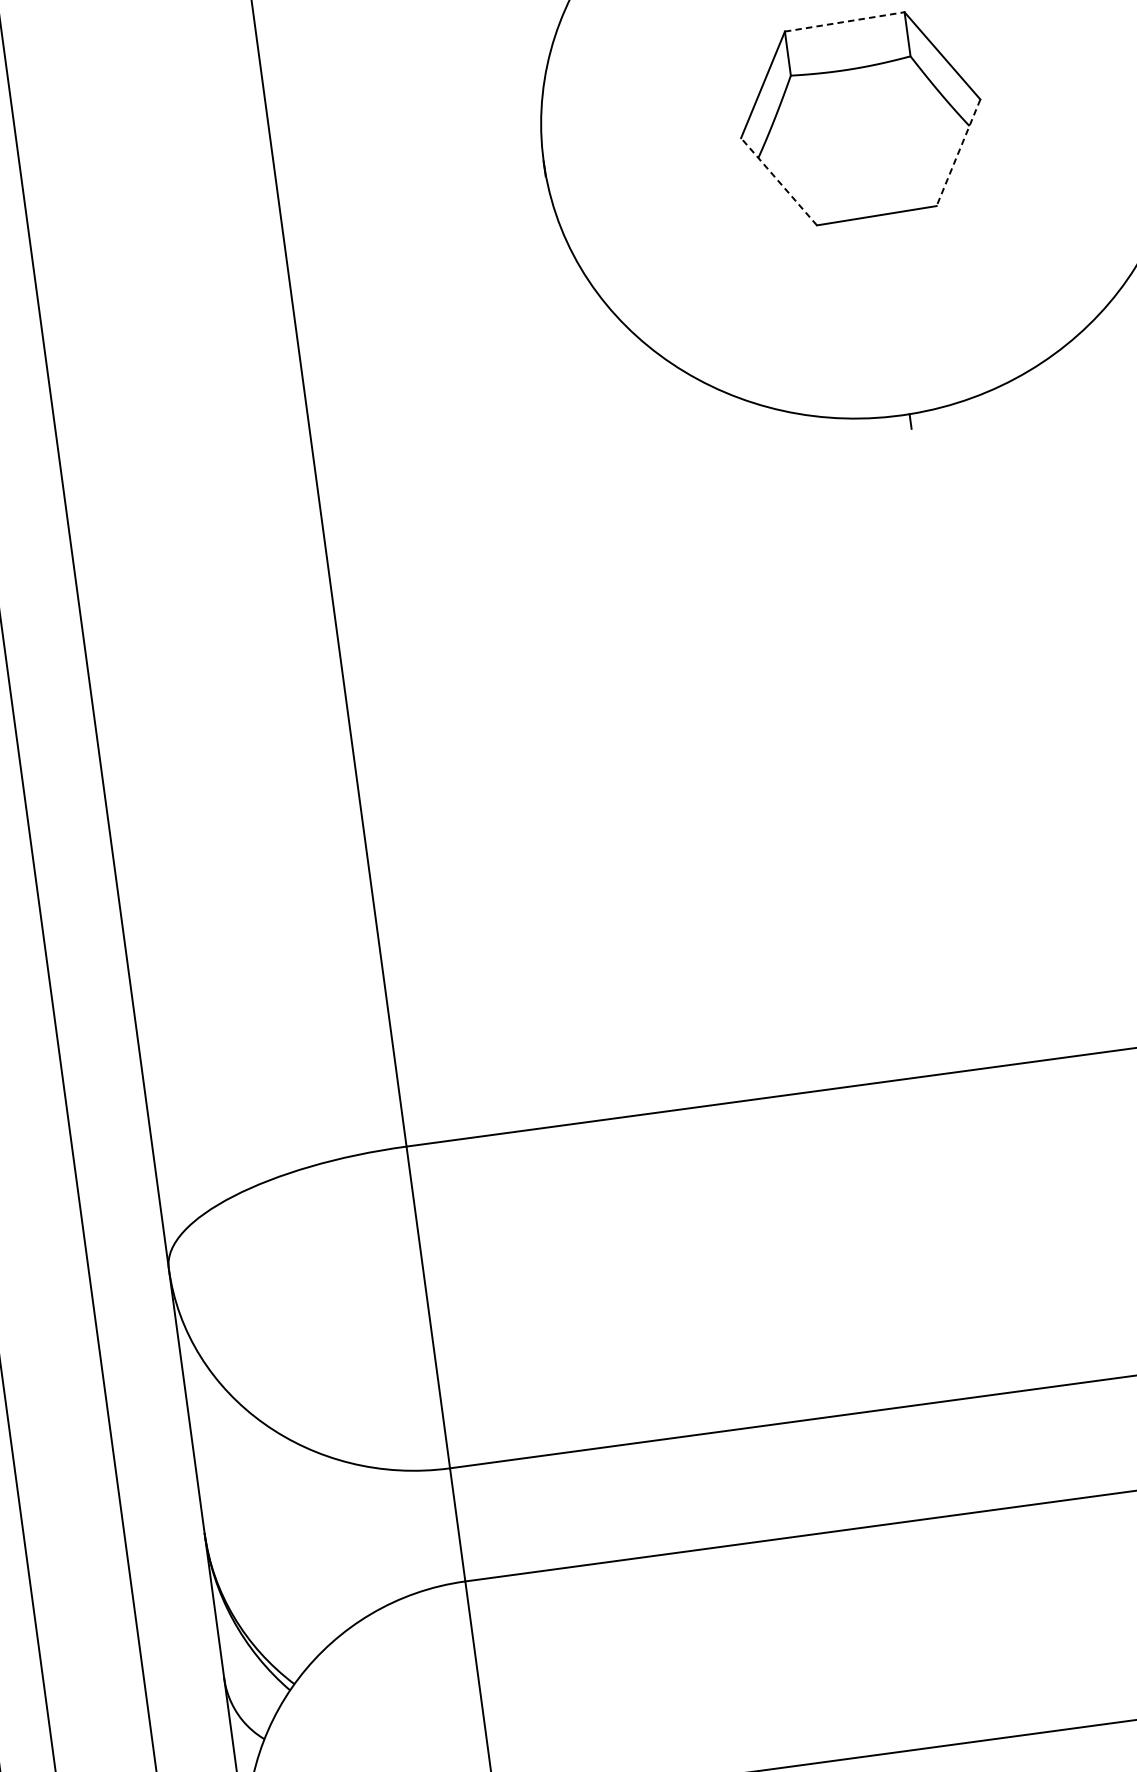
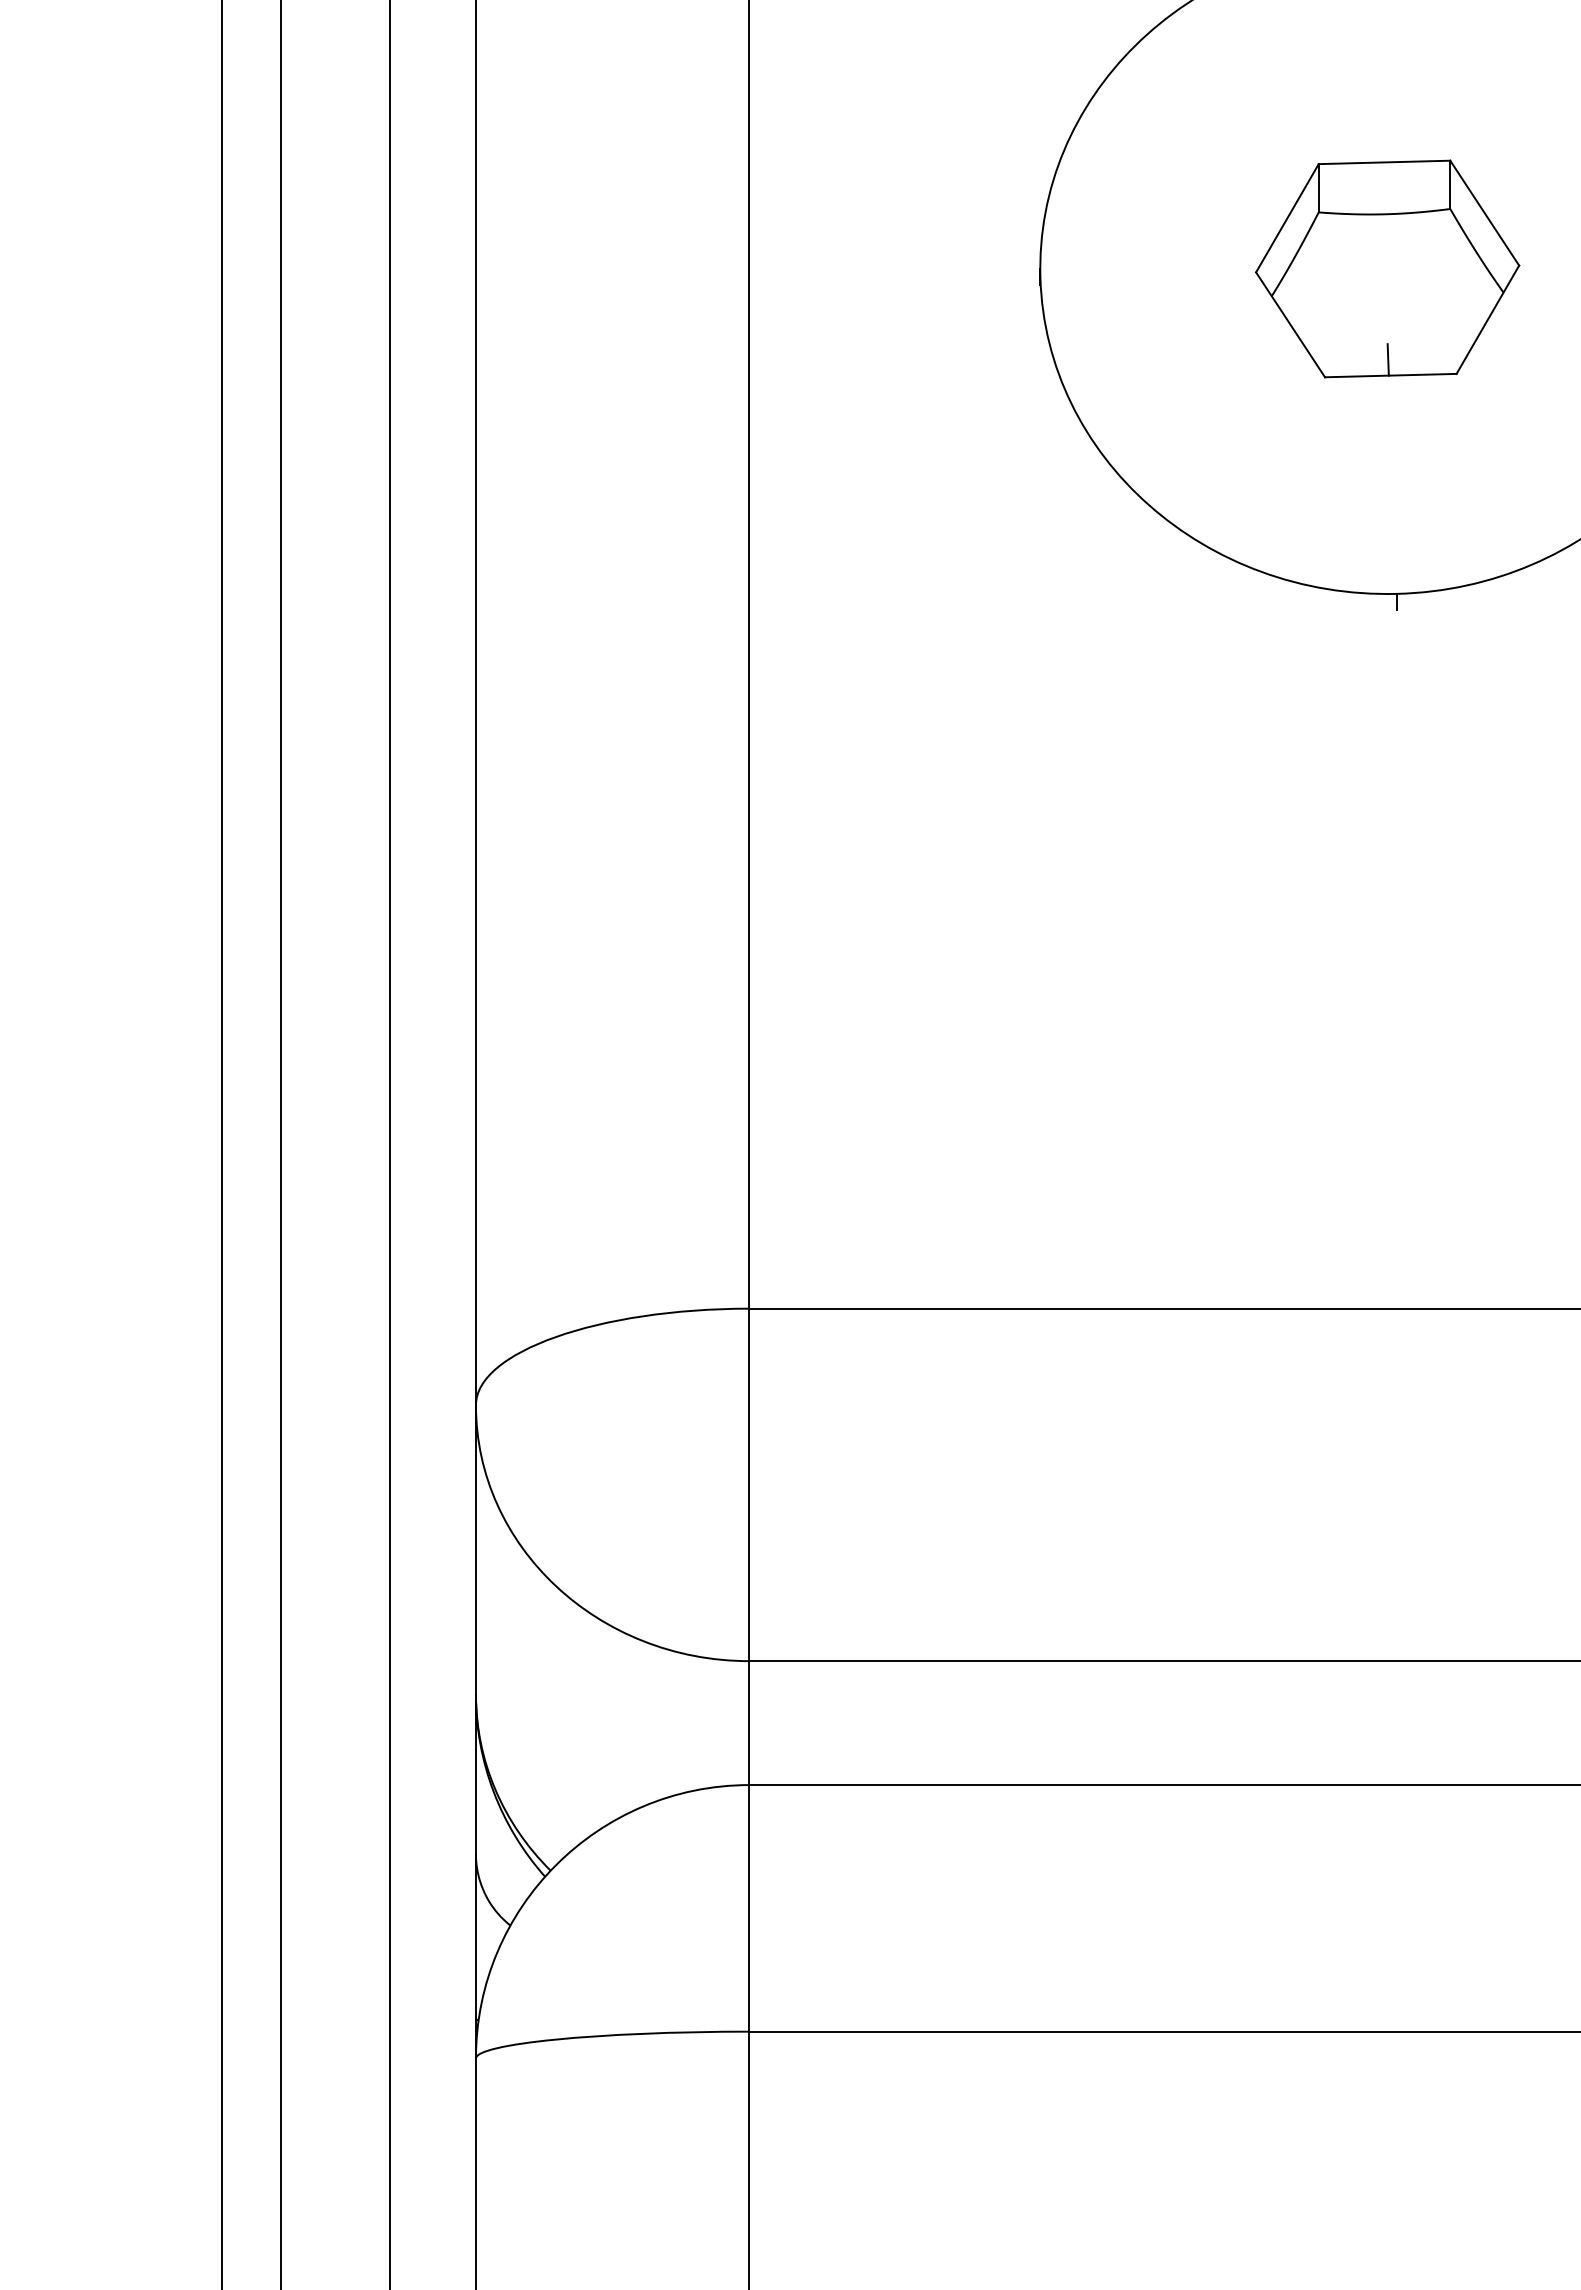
line: (844, 22) -> (1384, 162), dashed -> solid
line: (958, 152) -> (1487, 319), dashed -> solid
line: (778, 181) -> (1290, 324), dashed -> solid
line: (871, 201) -> (1387, 359), added

